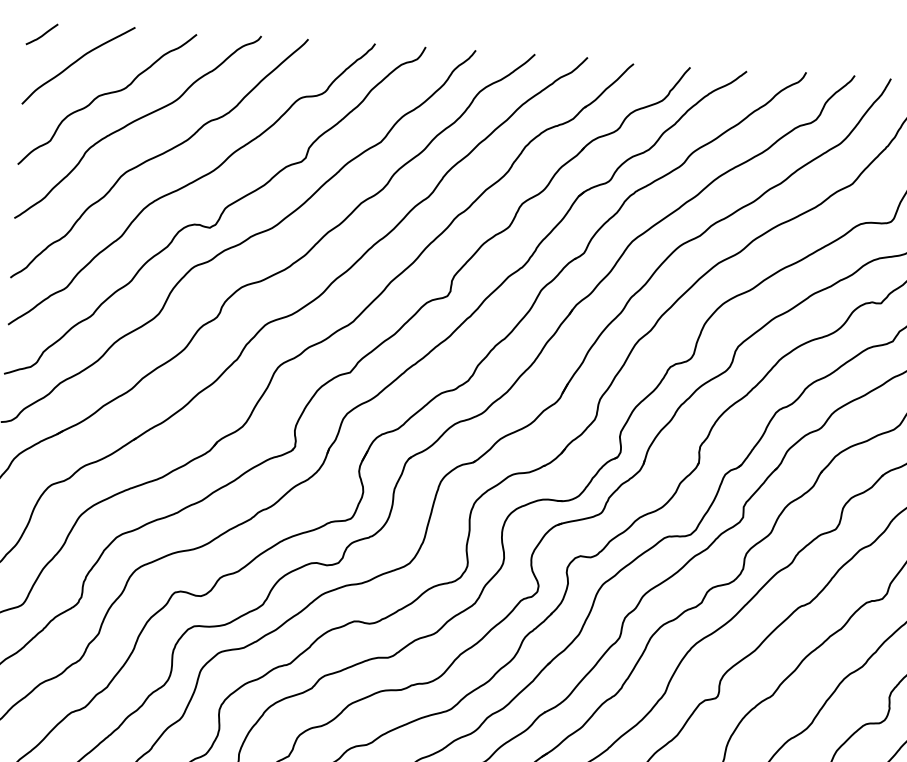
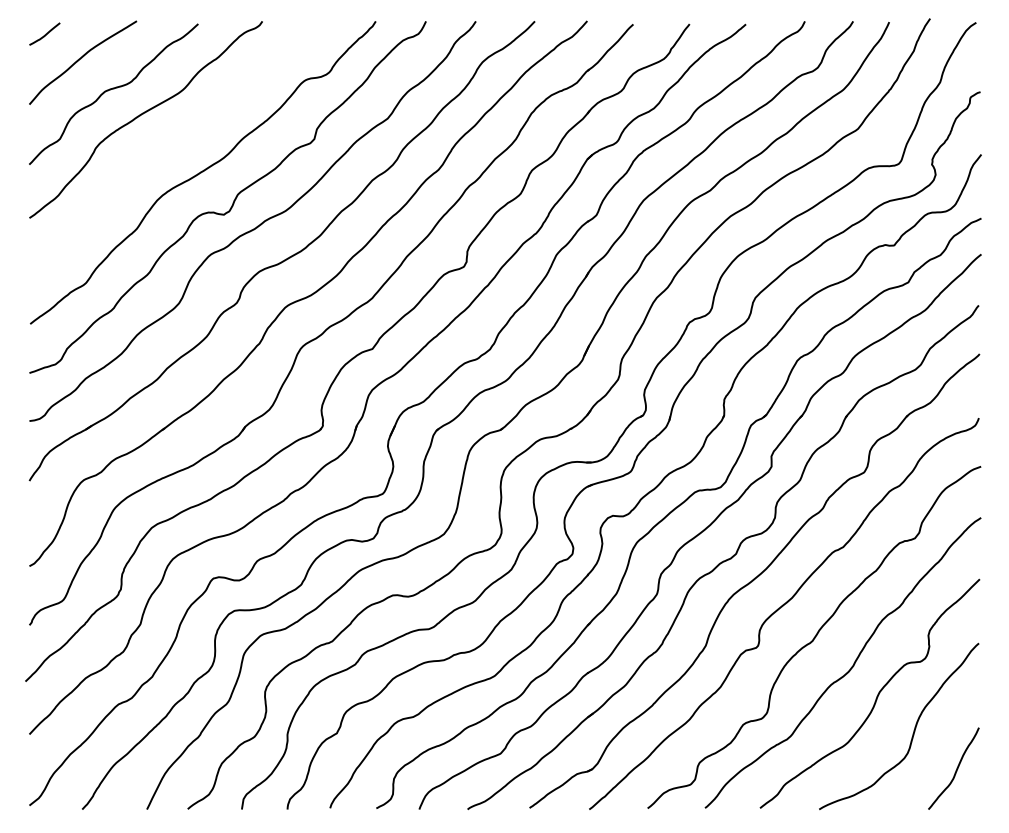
curve: (158, 156) -> (168, 147), removed

